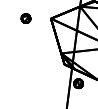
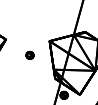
part: (25, 18) -> (29, 55), moved

